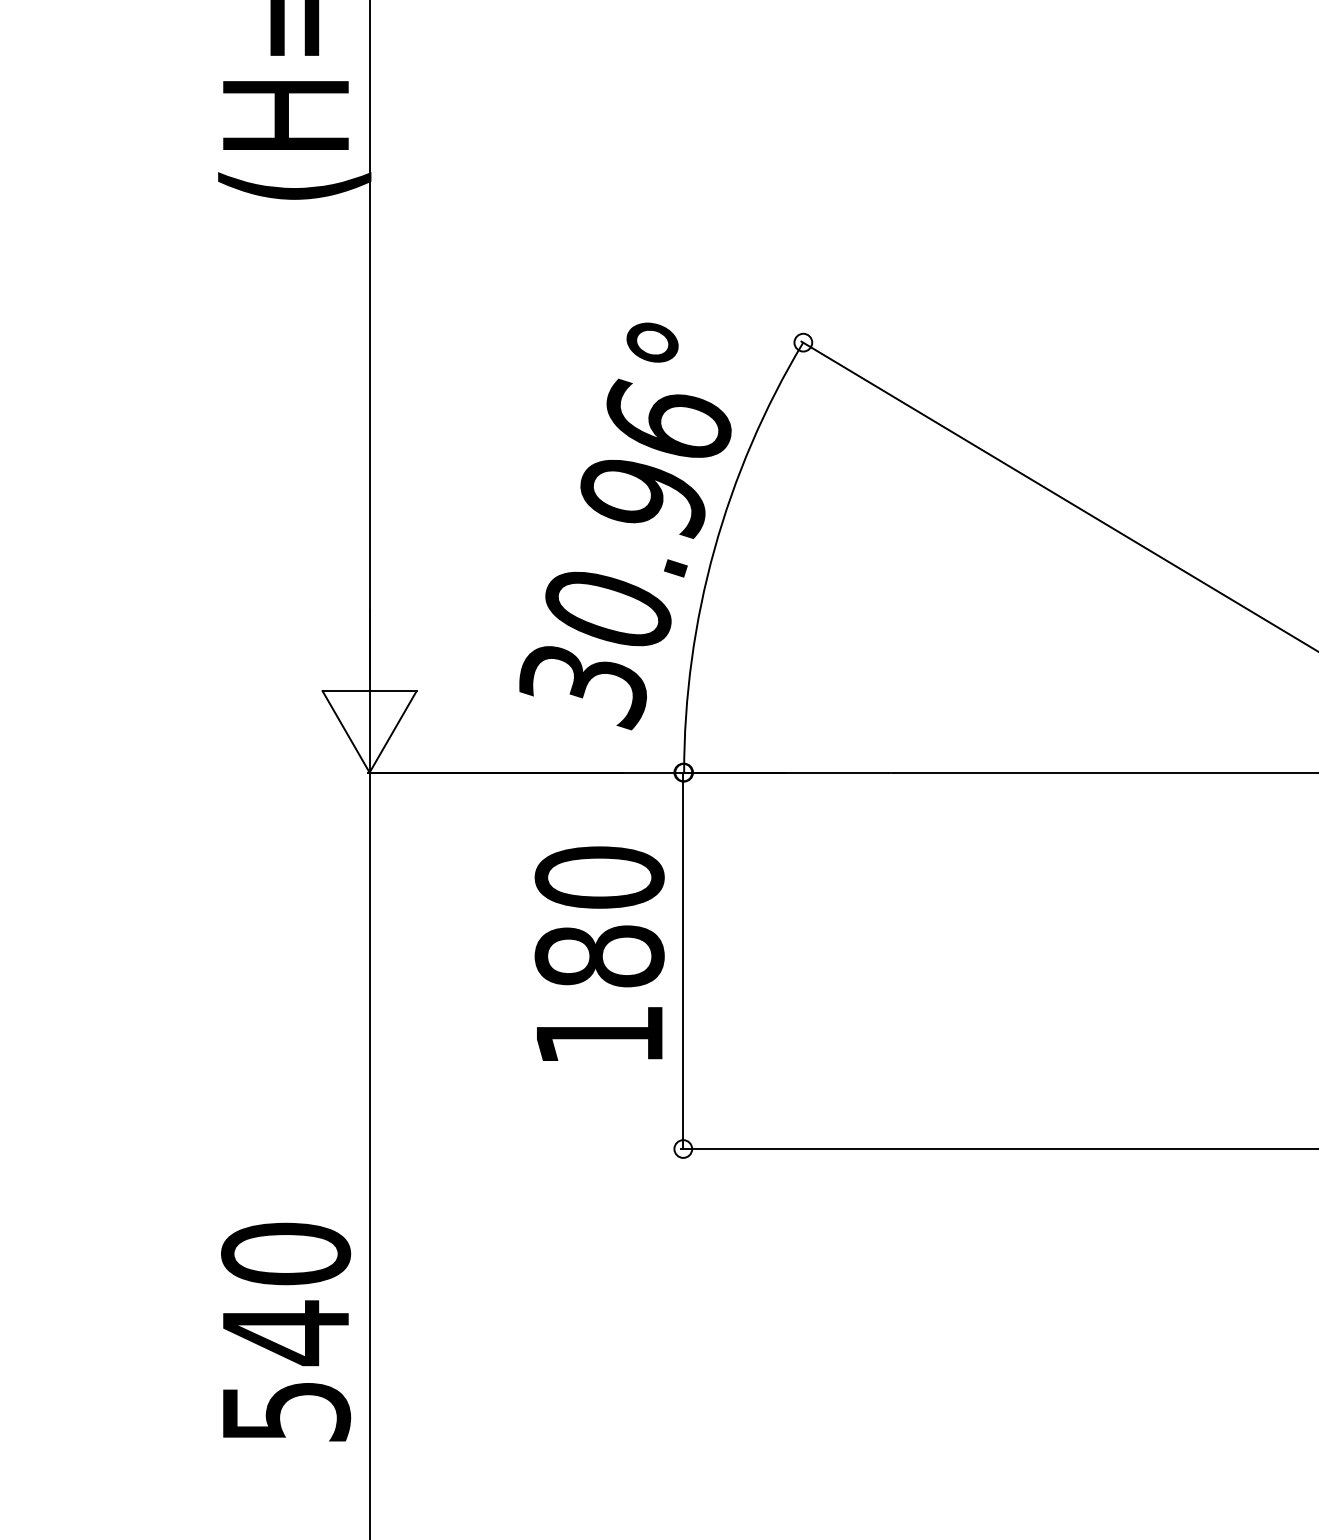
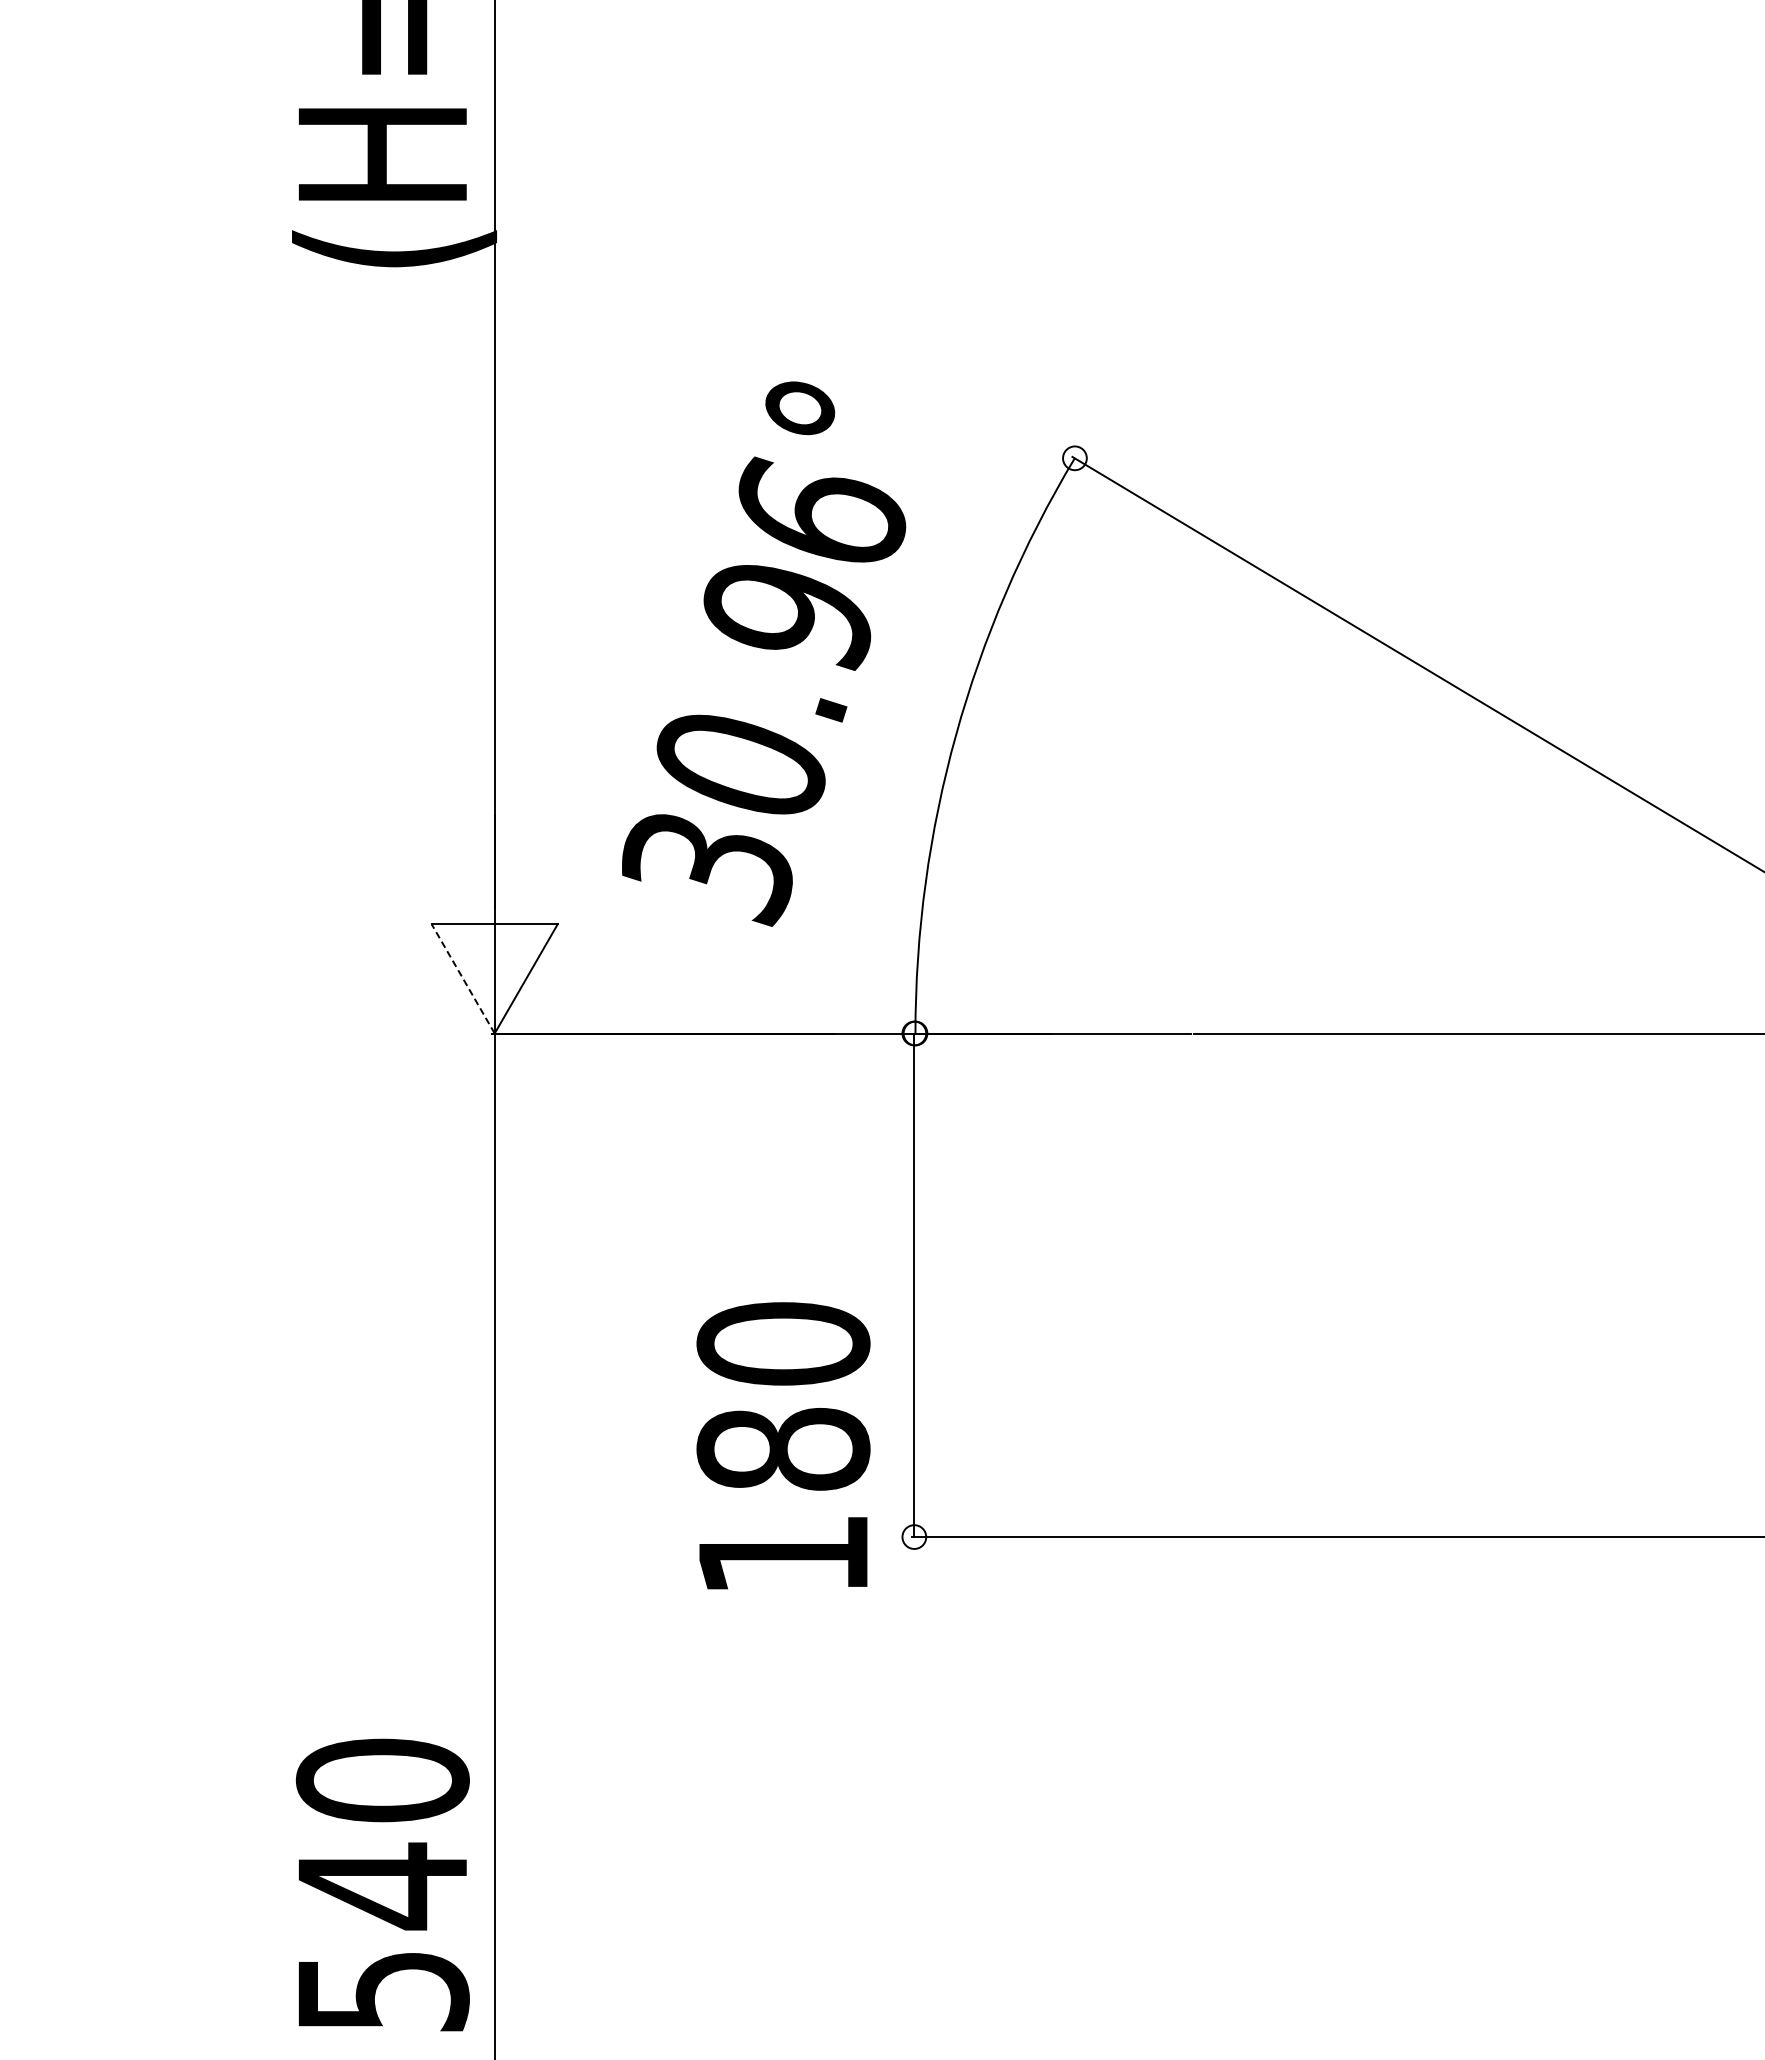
text: (625, 525) -> (764, 653), moved
line: (346, 731) -> (463, 978), solid -> dashed
text: (599, 953) -> (783, 1445), moved
text: (285, 1331) -> (382, 1884), moved

